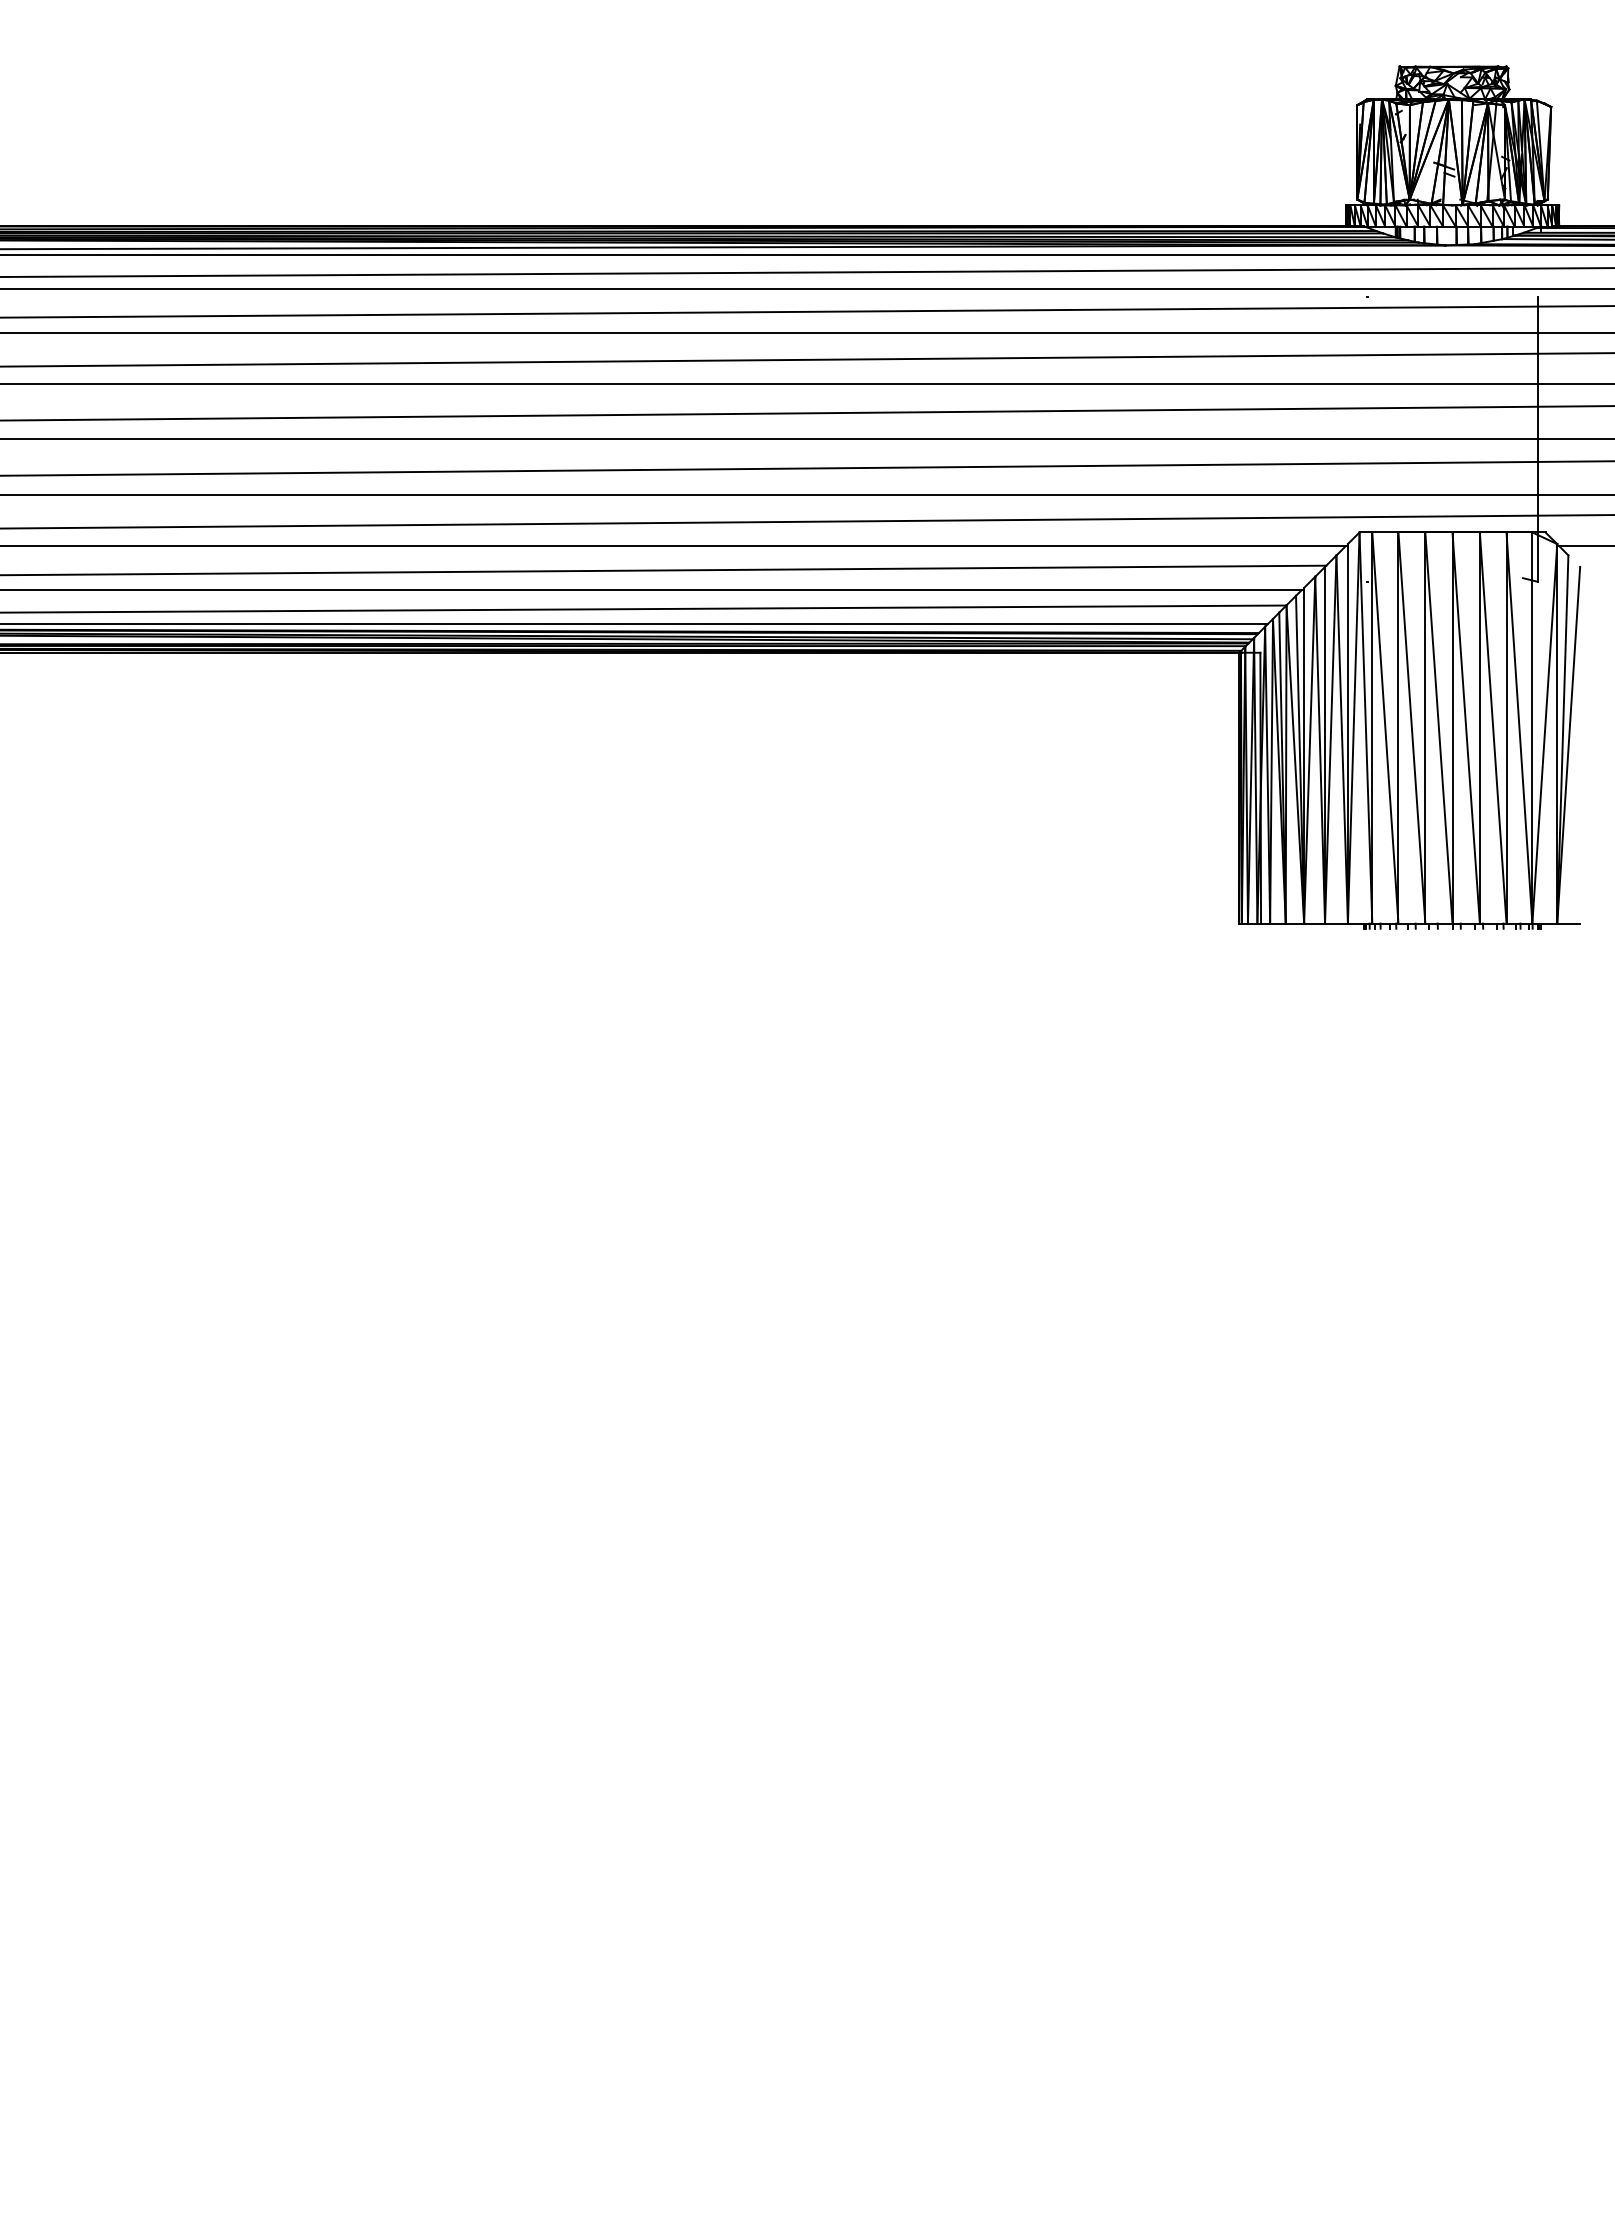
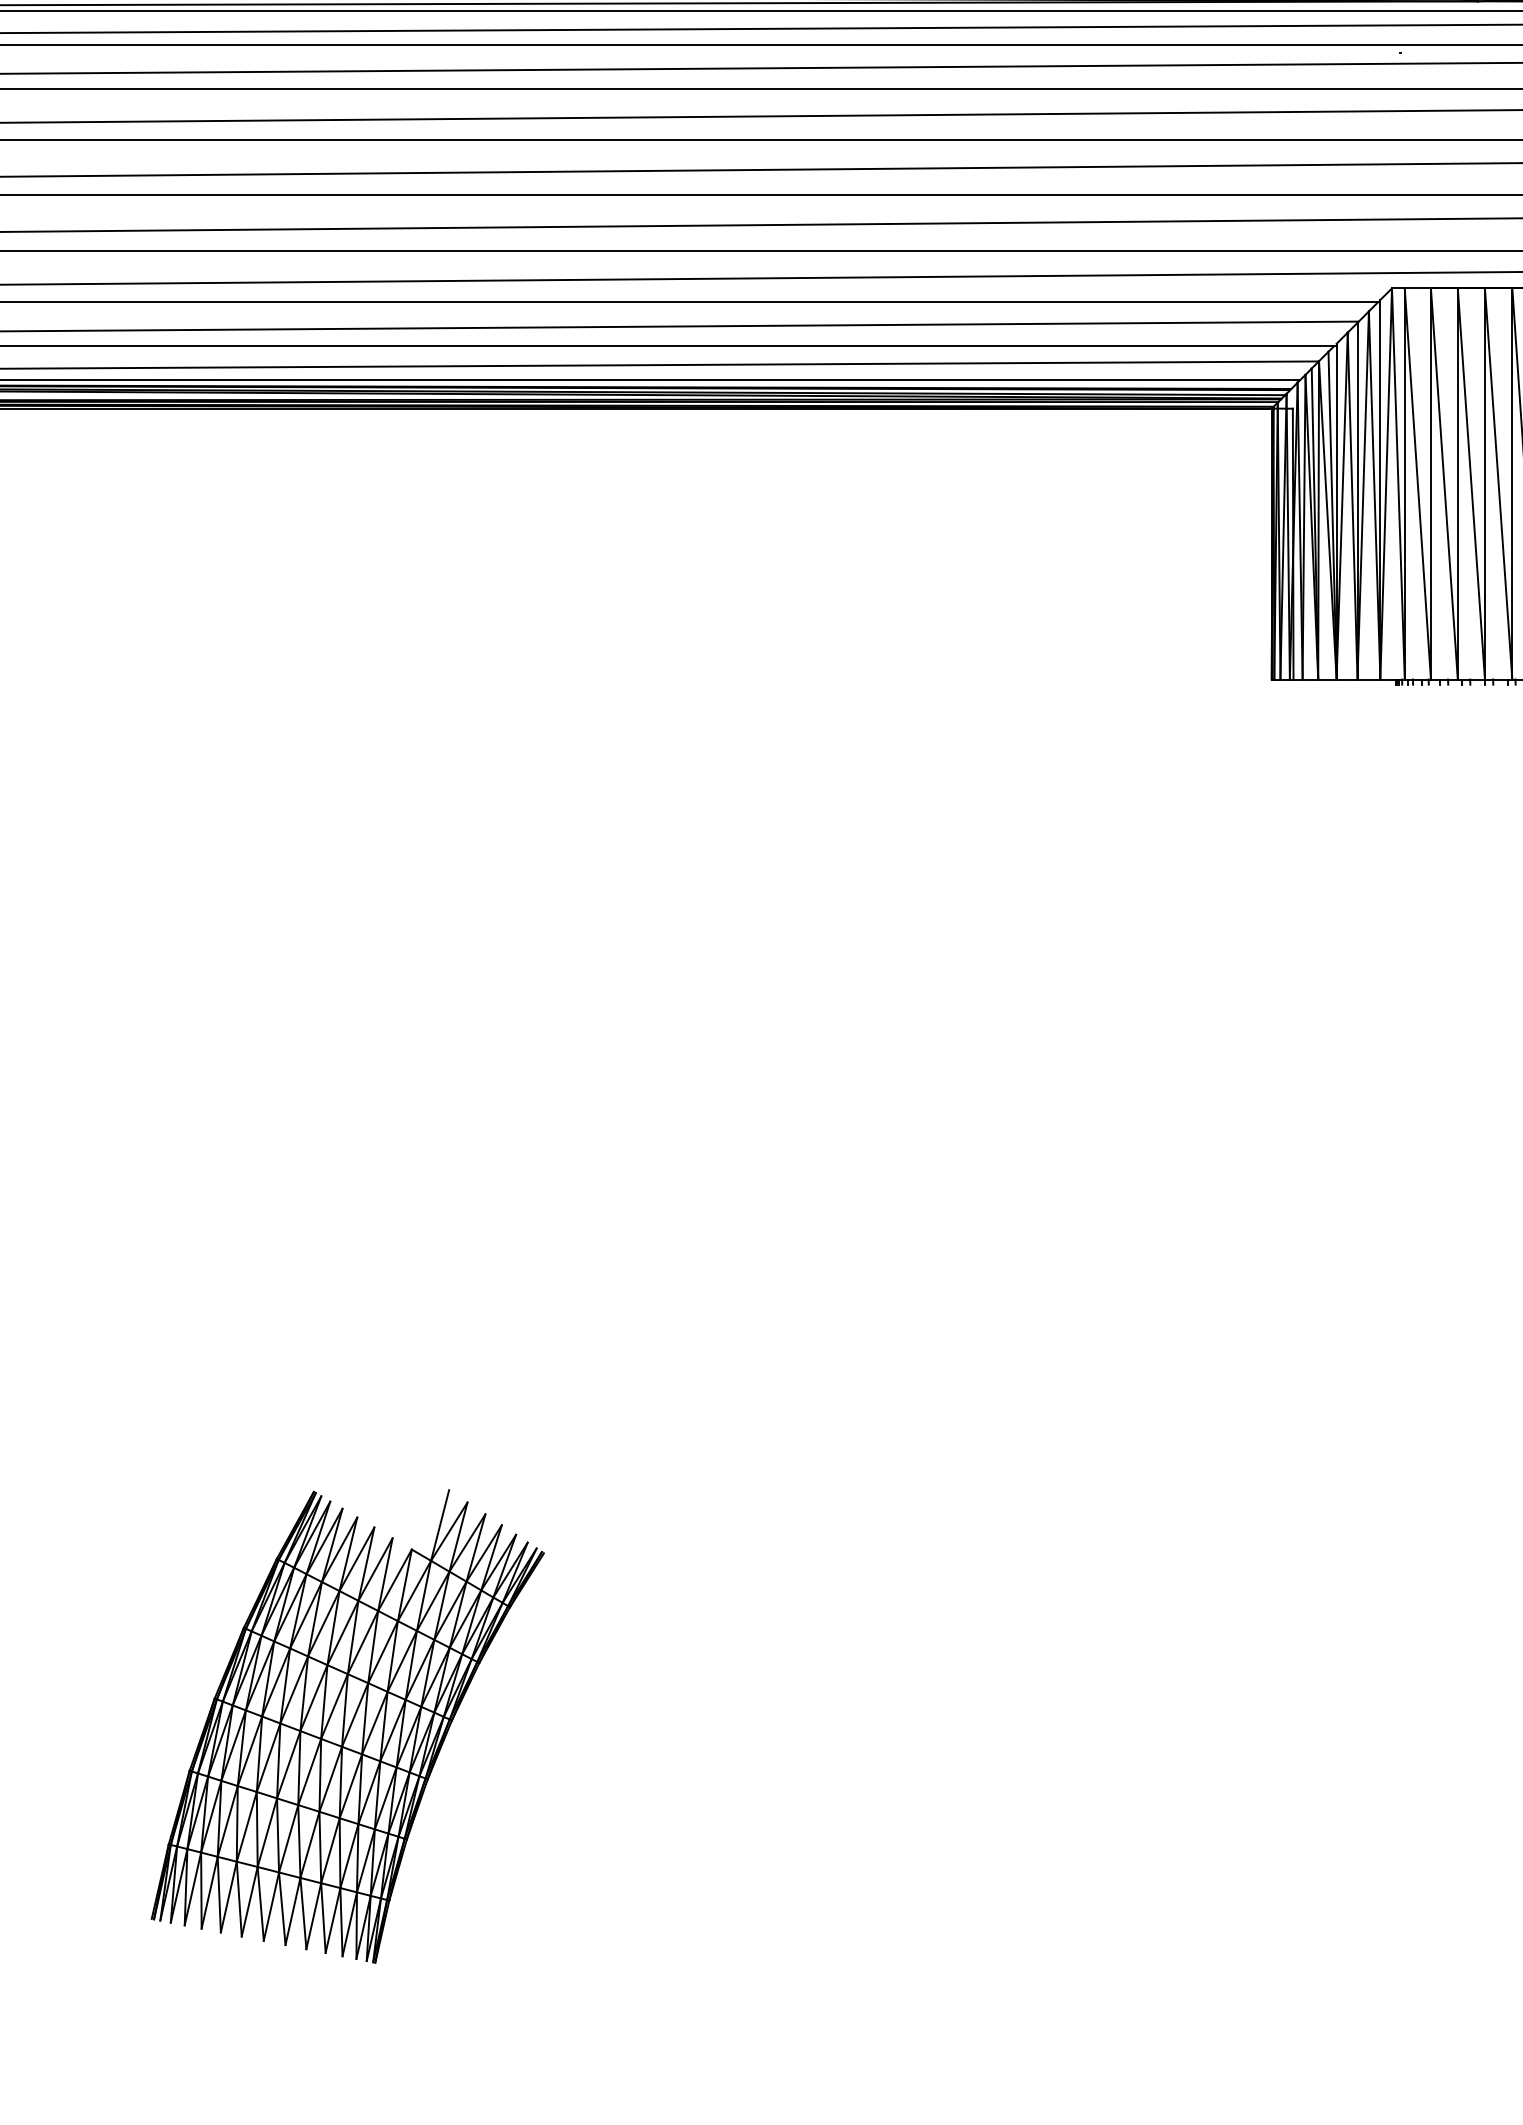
part: (315, 1970) -> (347, 1726), added

